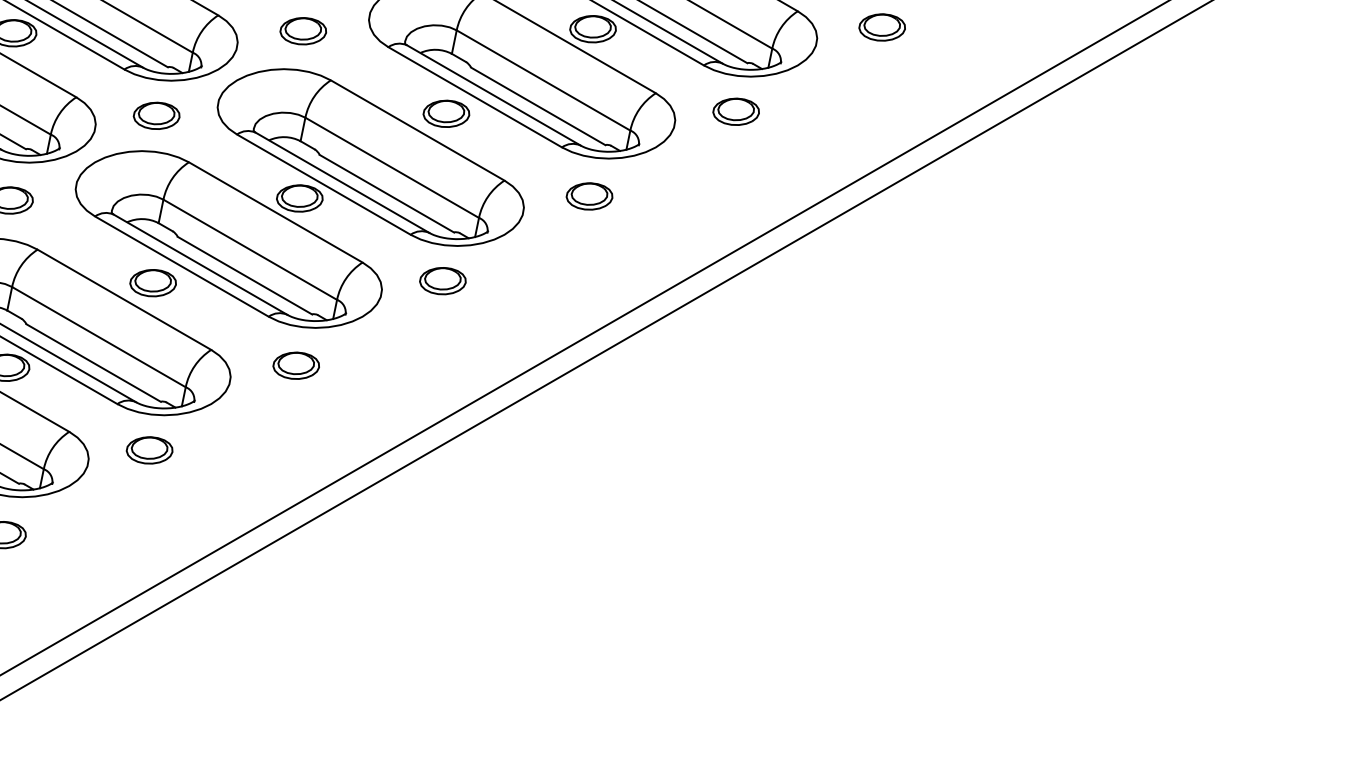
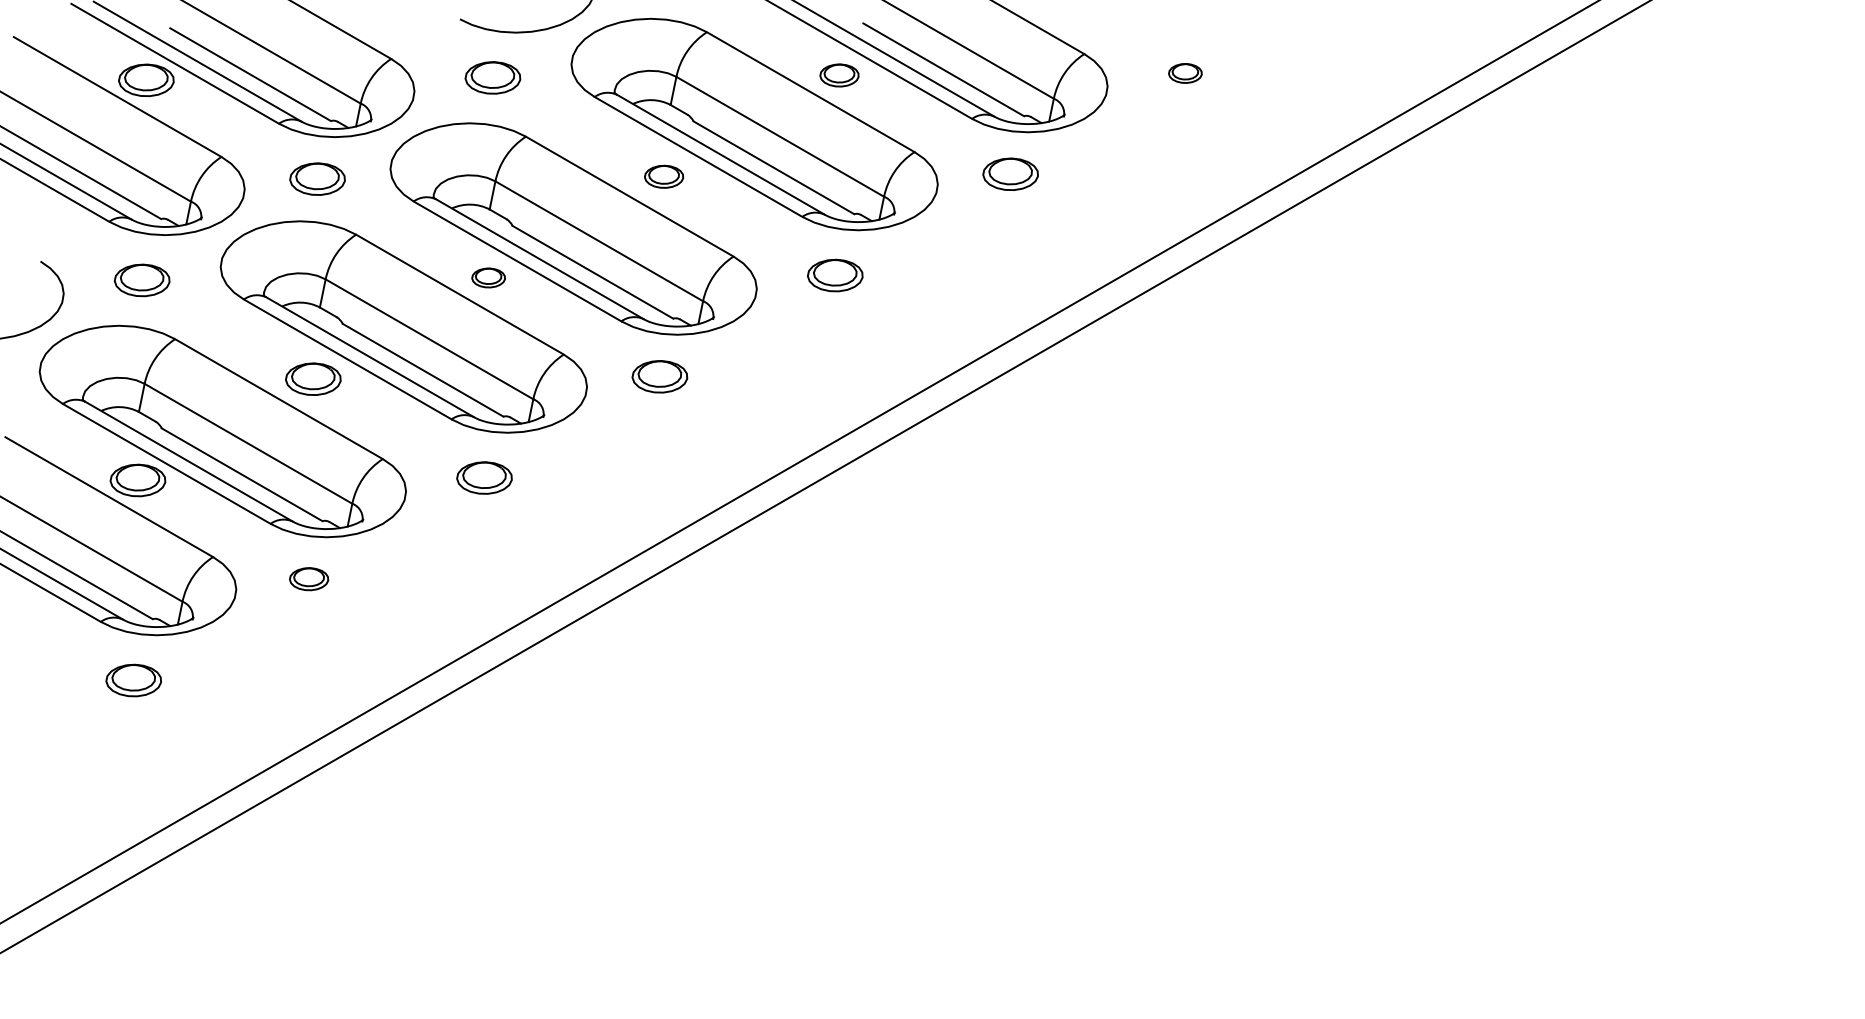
part: (882, 27) -> (1185, 73), size x0.6
part: (593, 29) -> (839, 75), size x0.7
part: (445, 113) -> (663, 176), size x0.7
part: (299, 198) -> (488, 277), size x0.6
part: (149, 449) -> (308, 578), size x0.7

